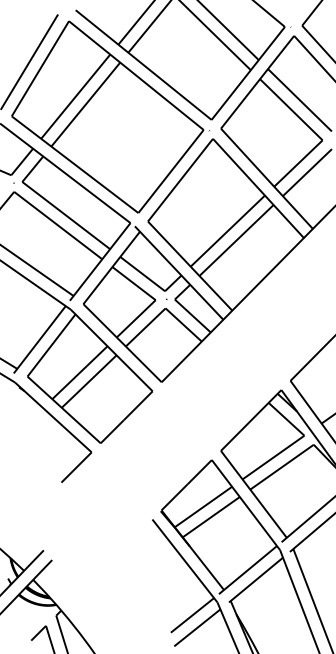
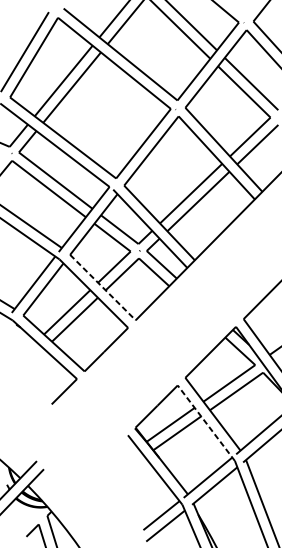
line: (122, 343) -> (102, 287), solid -> dashed
line: (246, 505) -> (206, 423), solid -> dashed

